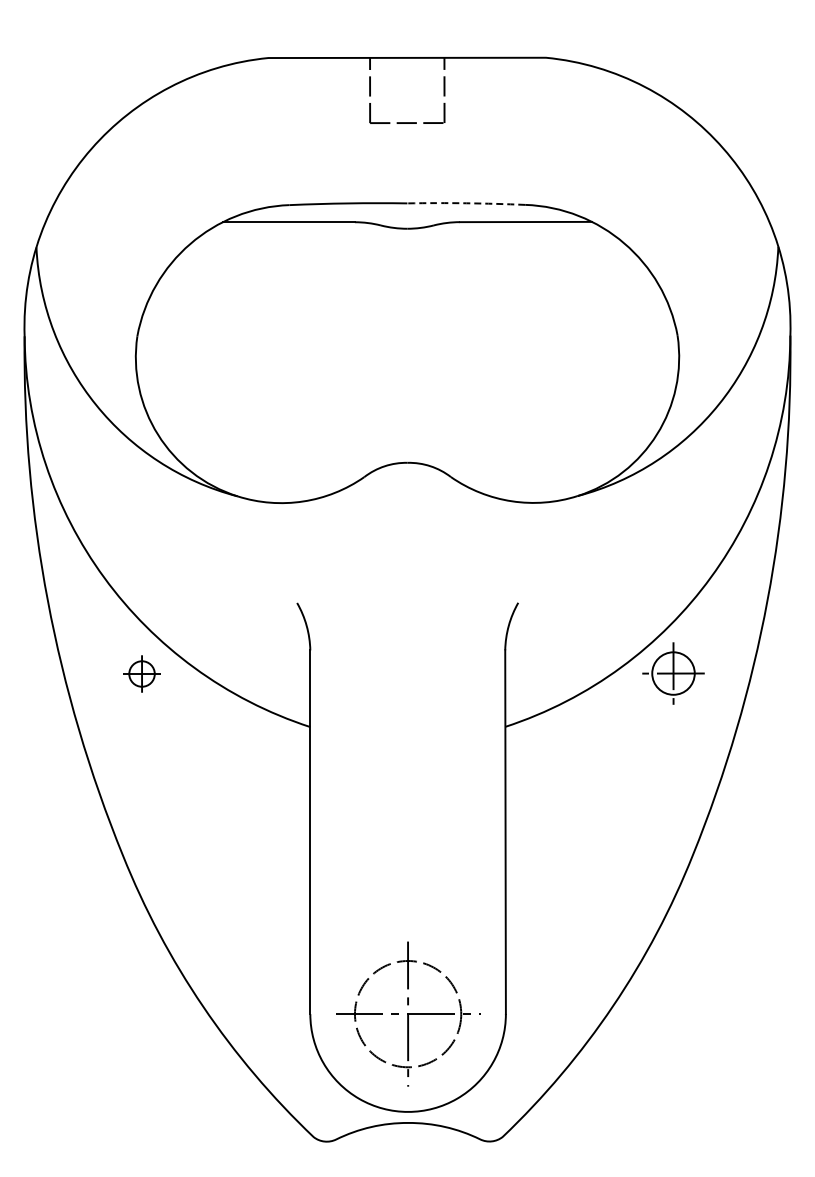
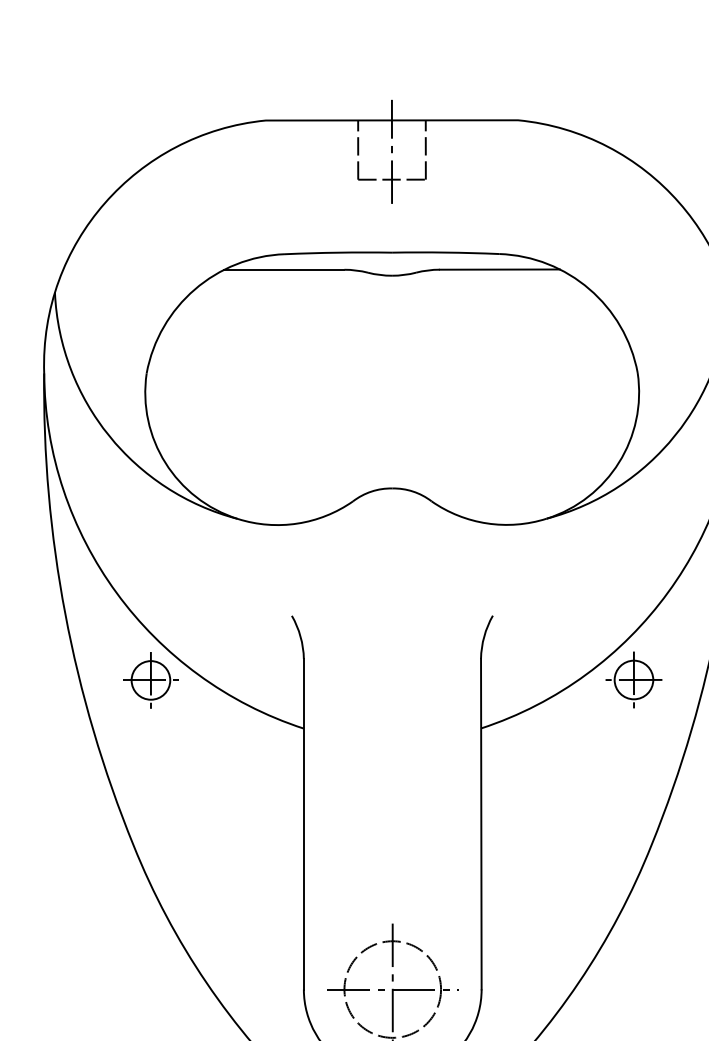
line: (407, 92) -> (392, 151), added
arc: (466, 203) -> (445, 252), dashed -> solid
part: (141, 673) -> (150, 679), size x1.67

